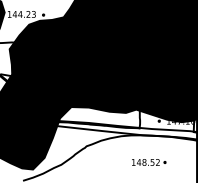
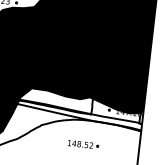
part: (149, 162) -> (83, 144), moved

